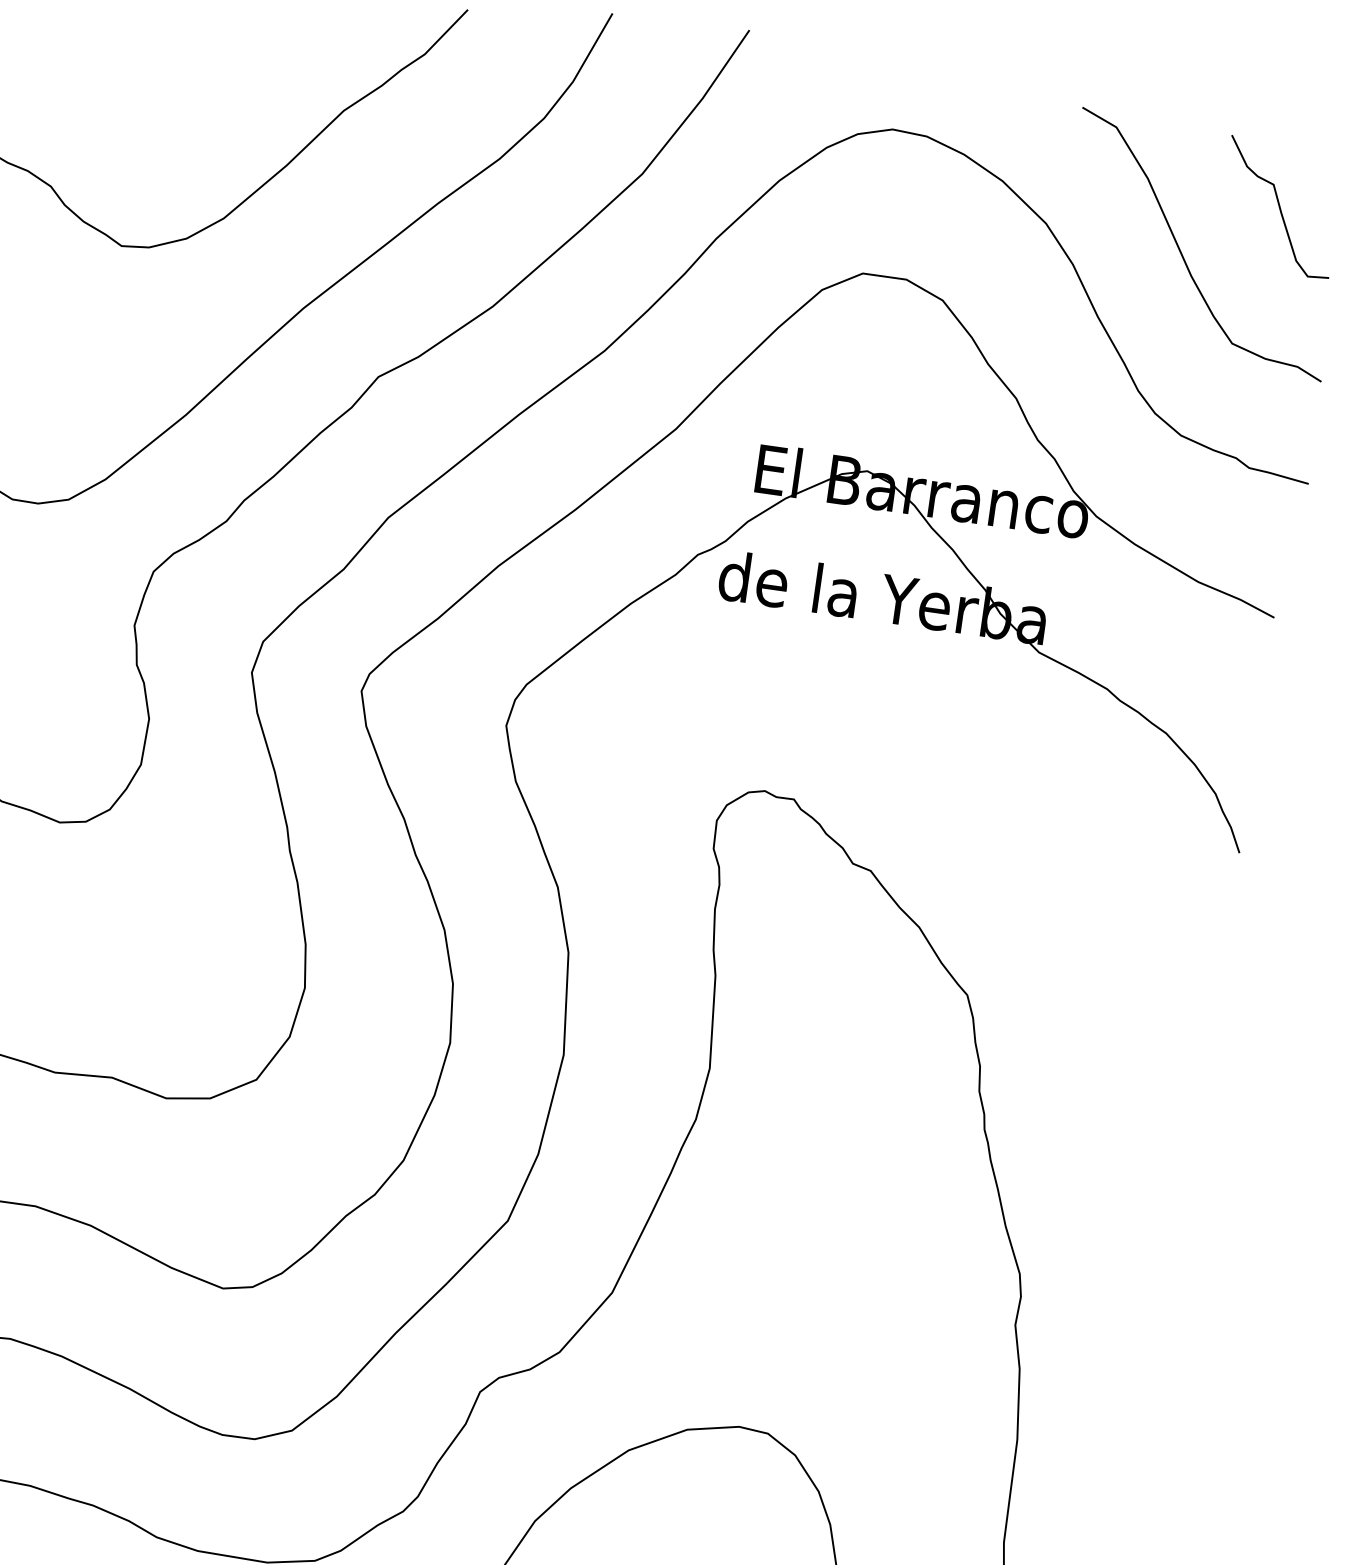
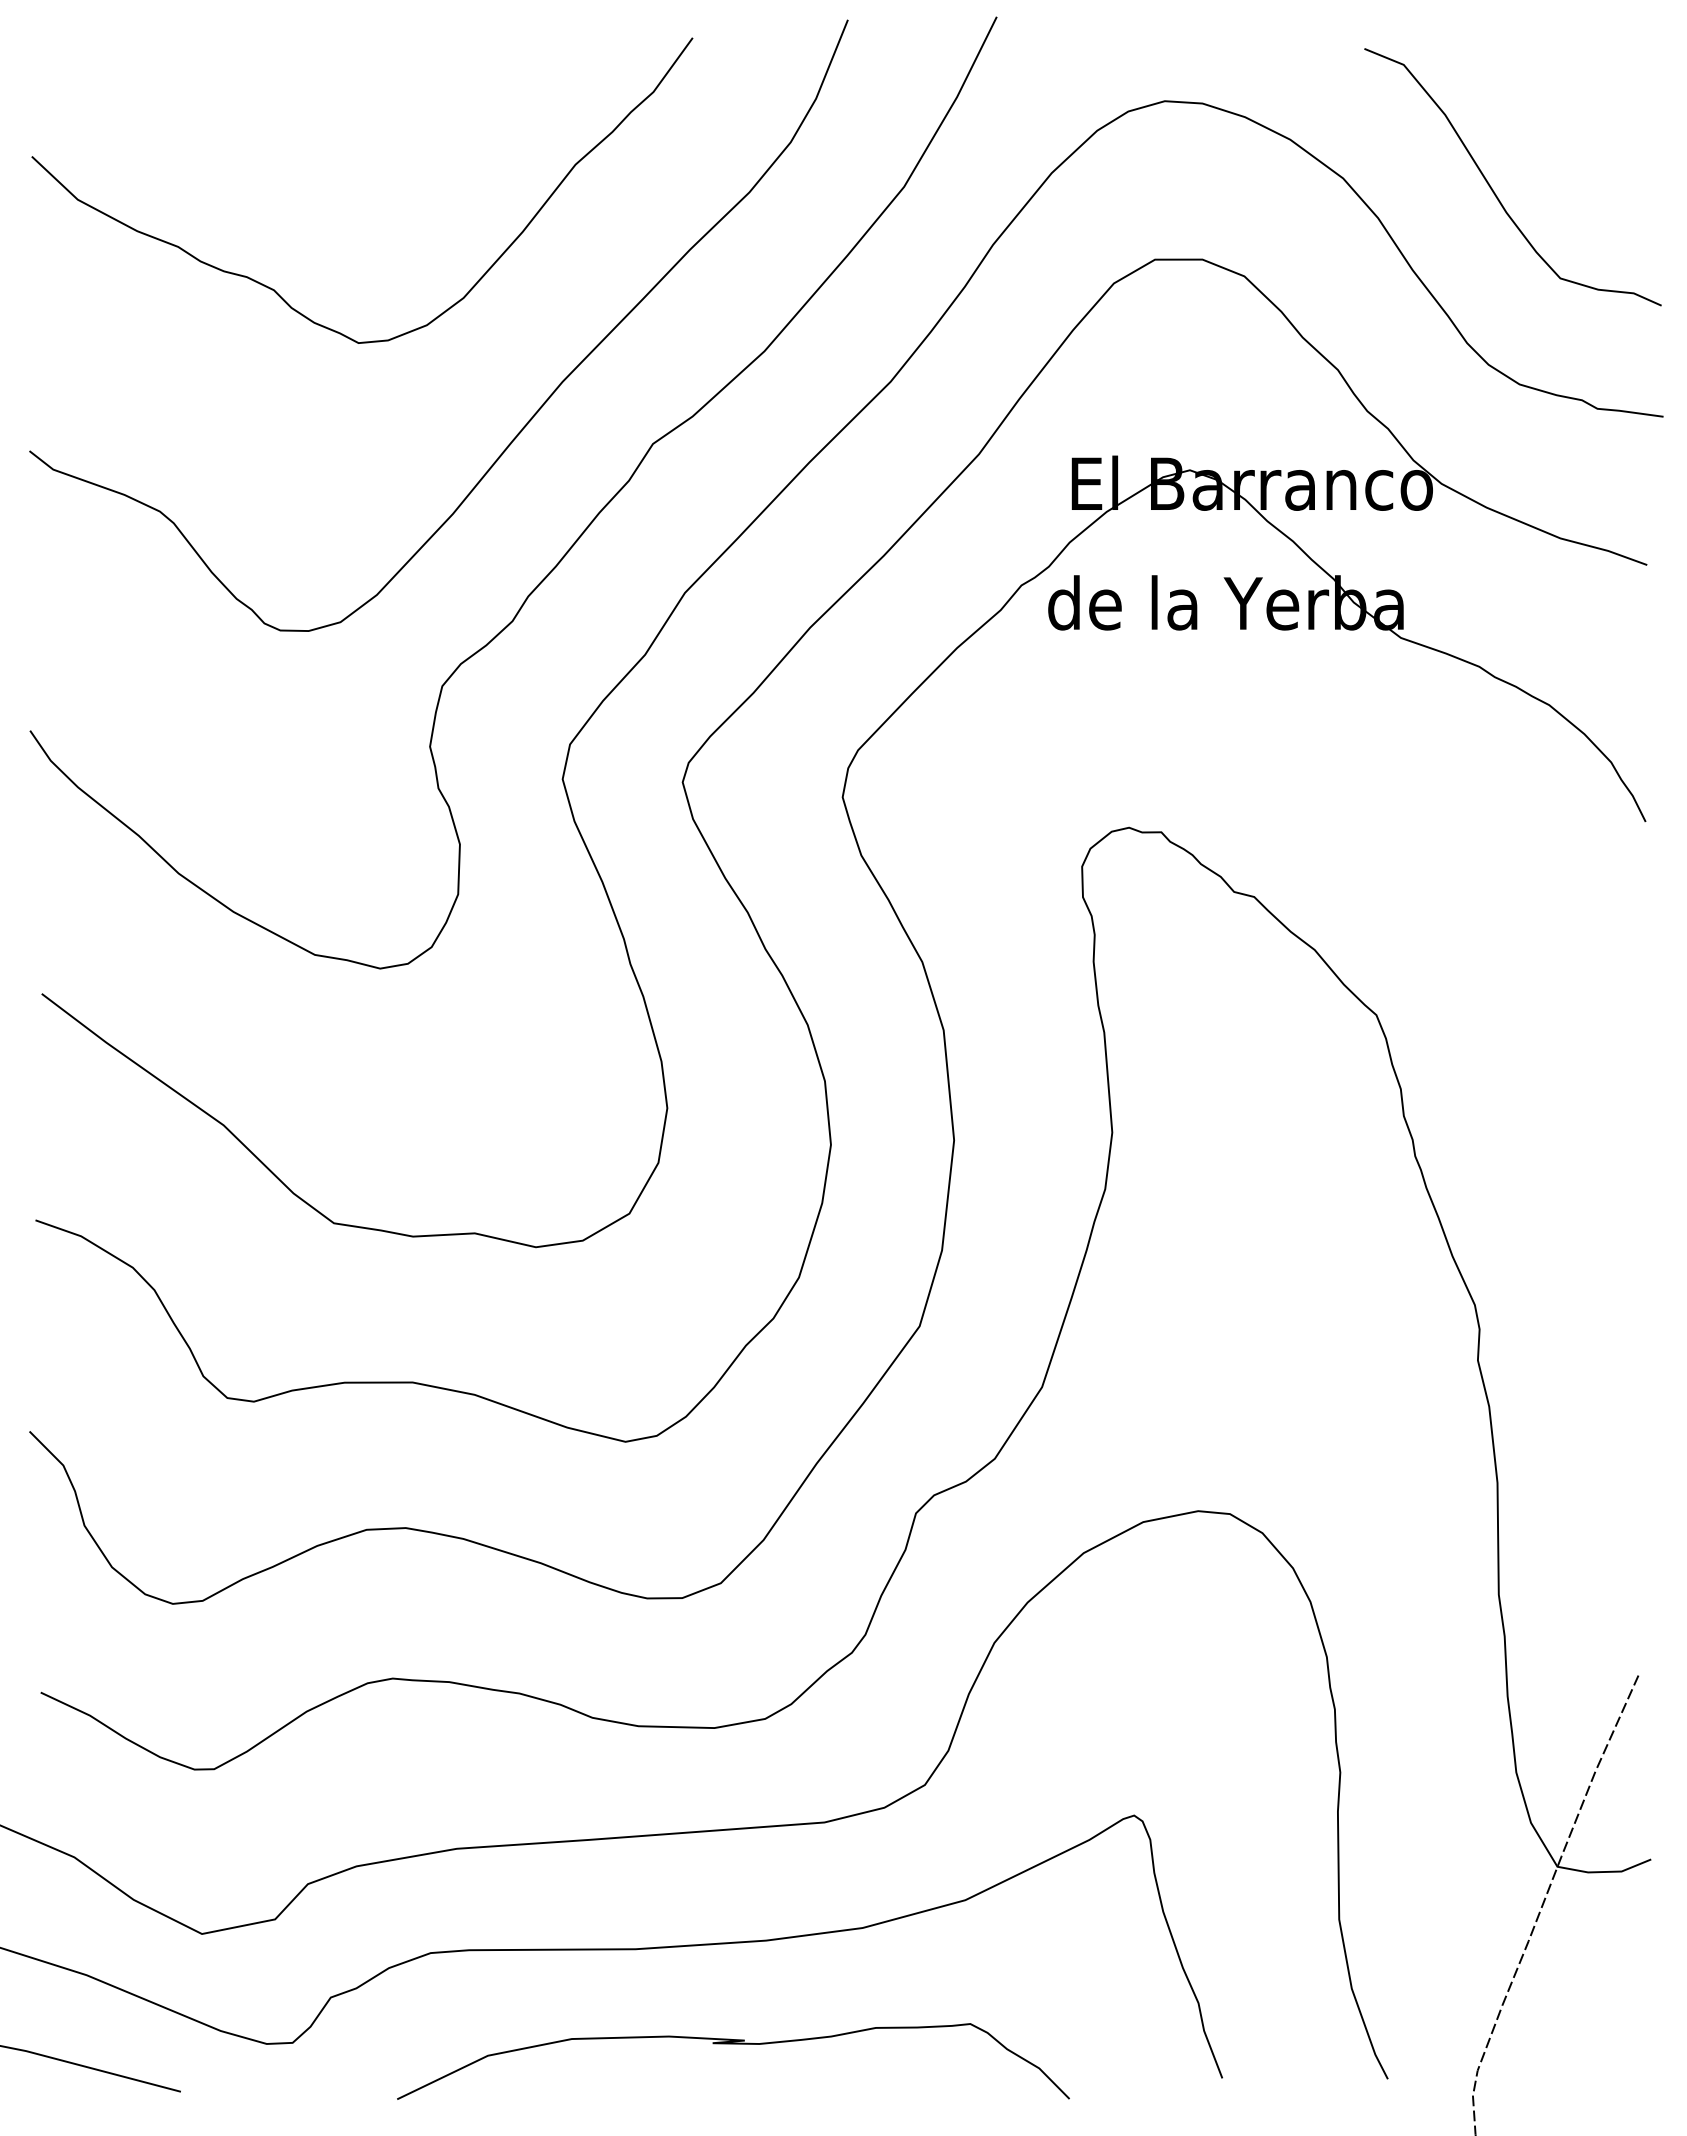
curve: (1279, 207) -> (1590, 125), removed

